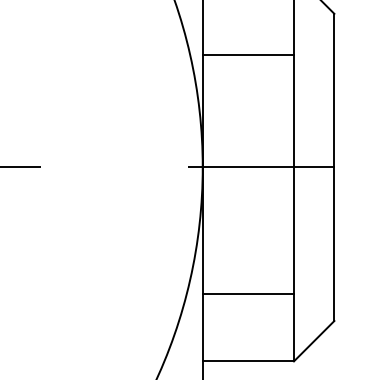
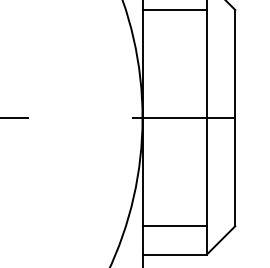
line: (247, 54) -> (174, 9), moved
line: (247, 294) -> (174, 226), moved

